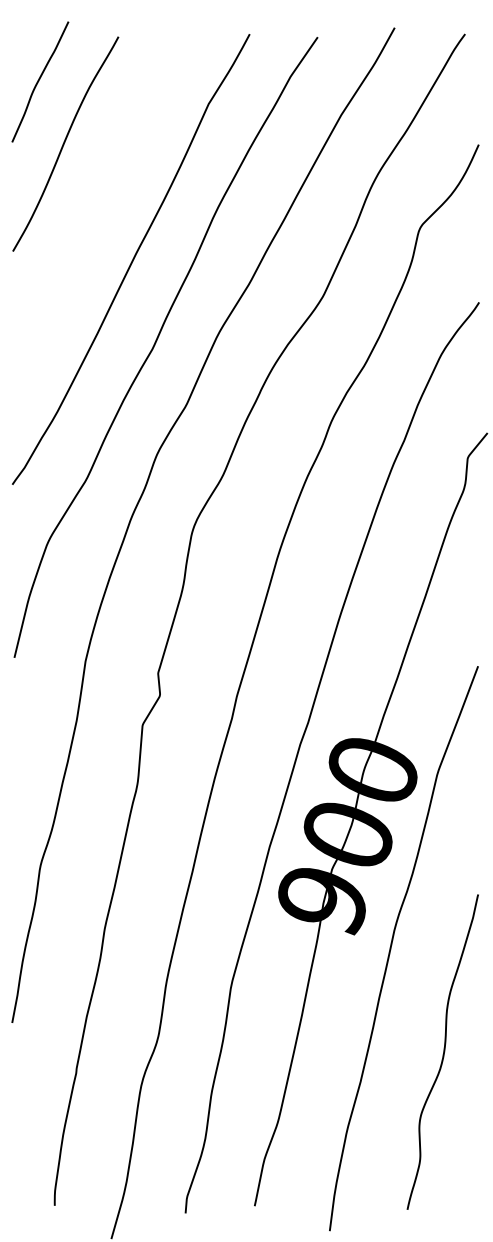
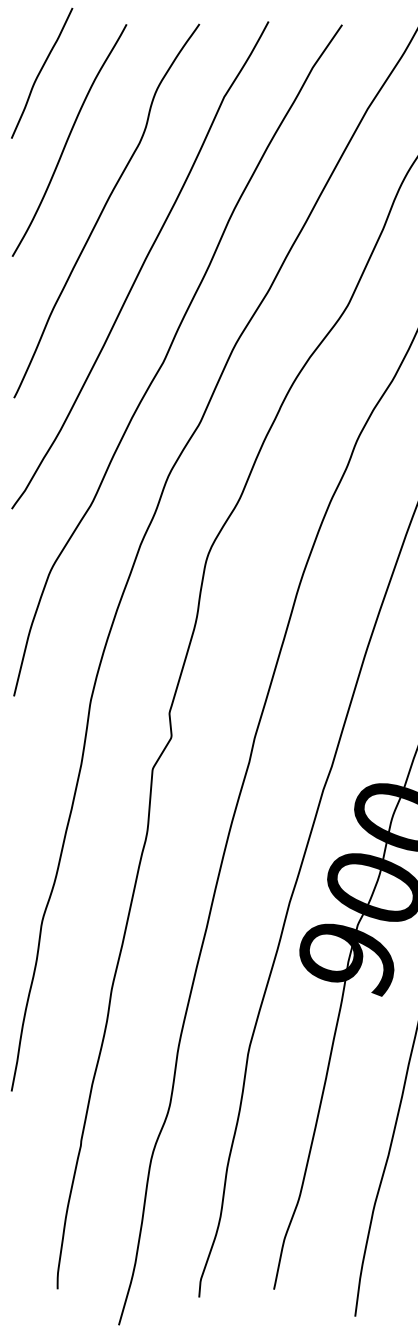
curve: (97, 209) -> (103, 211), added

